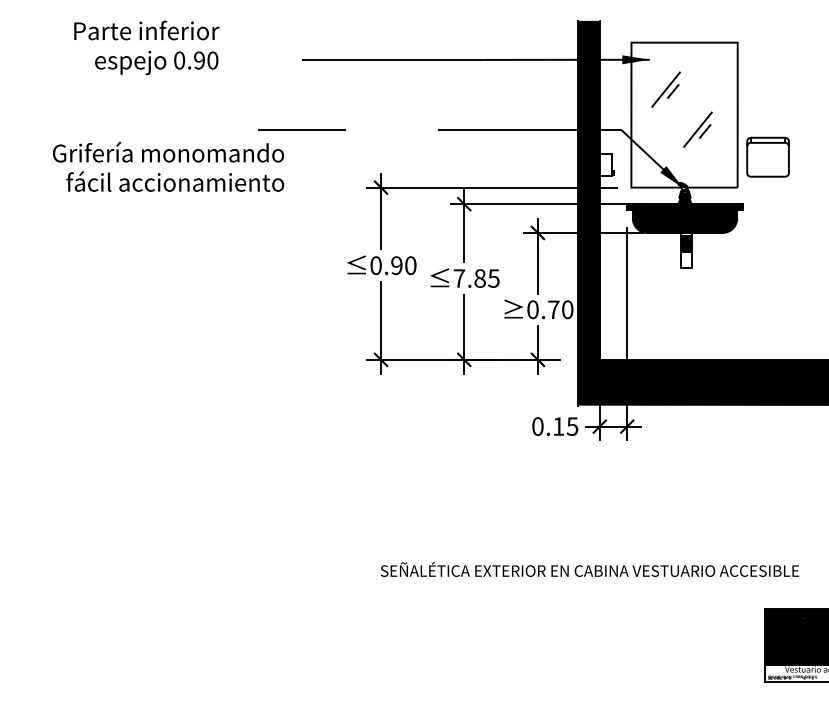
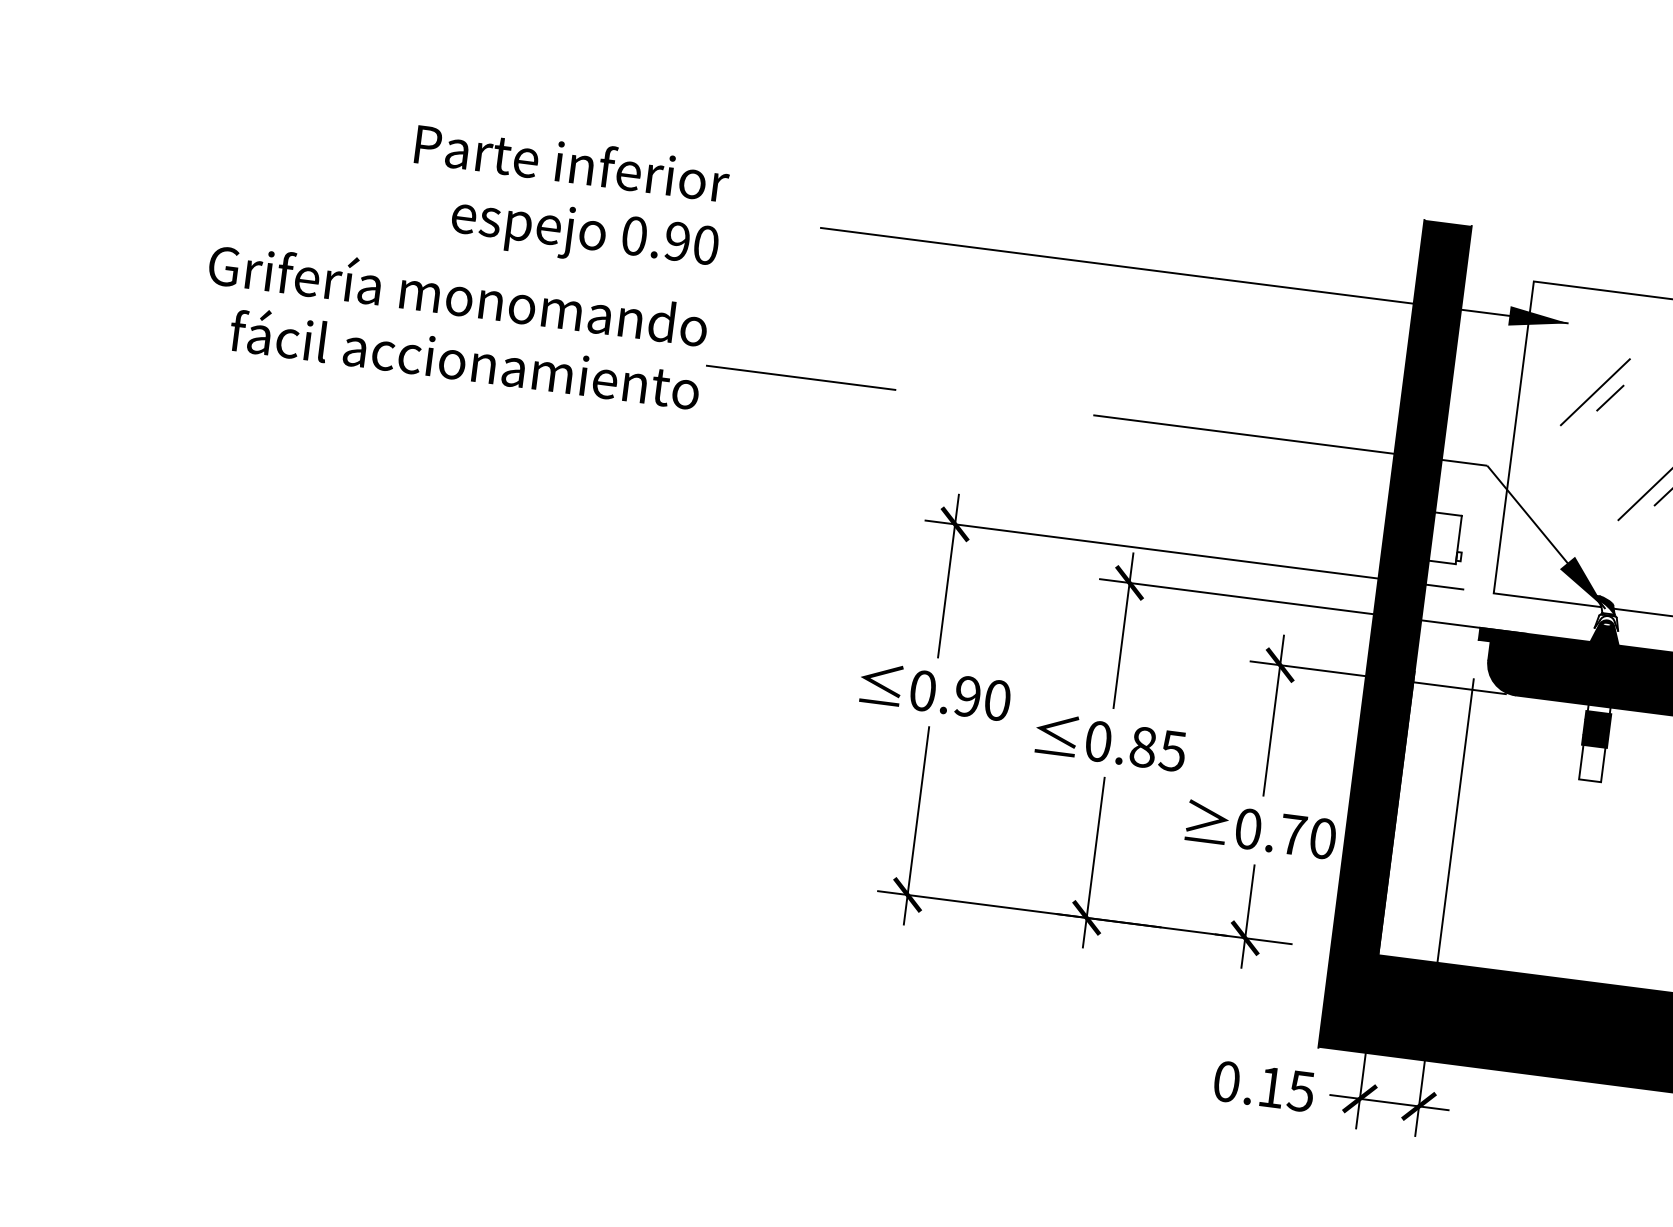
text: (146, 47) -> (567, 198), moved
text: (168, 166) -> (454, 324), moved
text: (459, 278) -> (1098, 741), 7.85 -> 0.85

